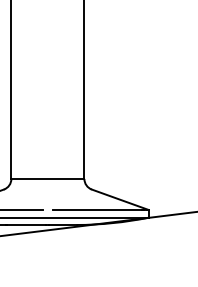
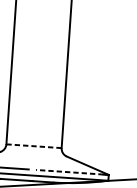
line: (47, 178) -> (33, 145), solid -> dashed
line: (97, 210) -> (69, 172), solid -> dashed

